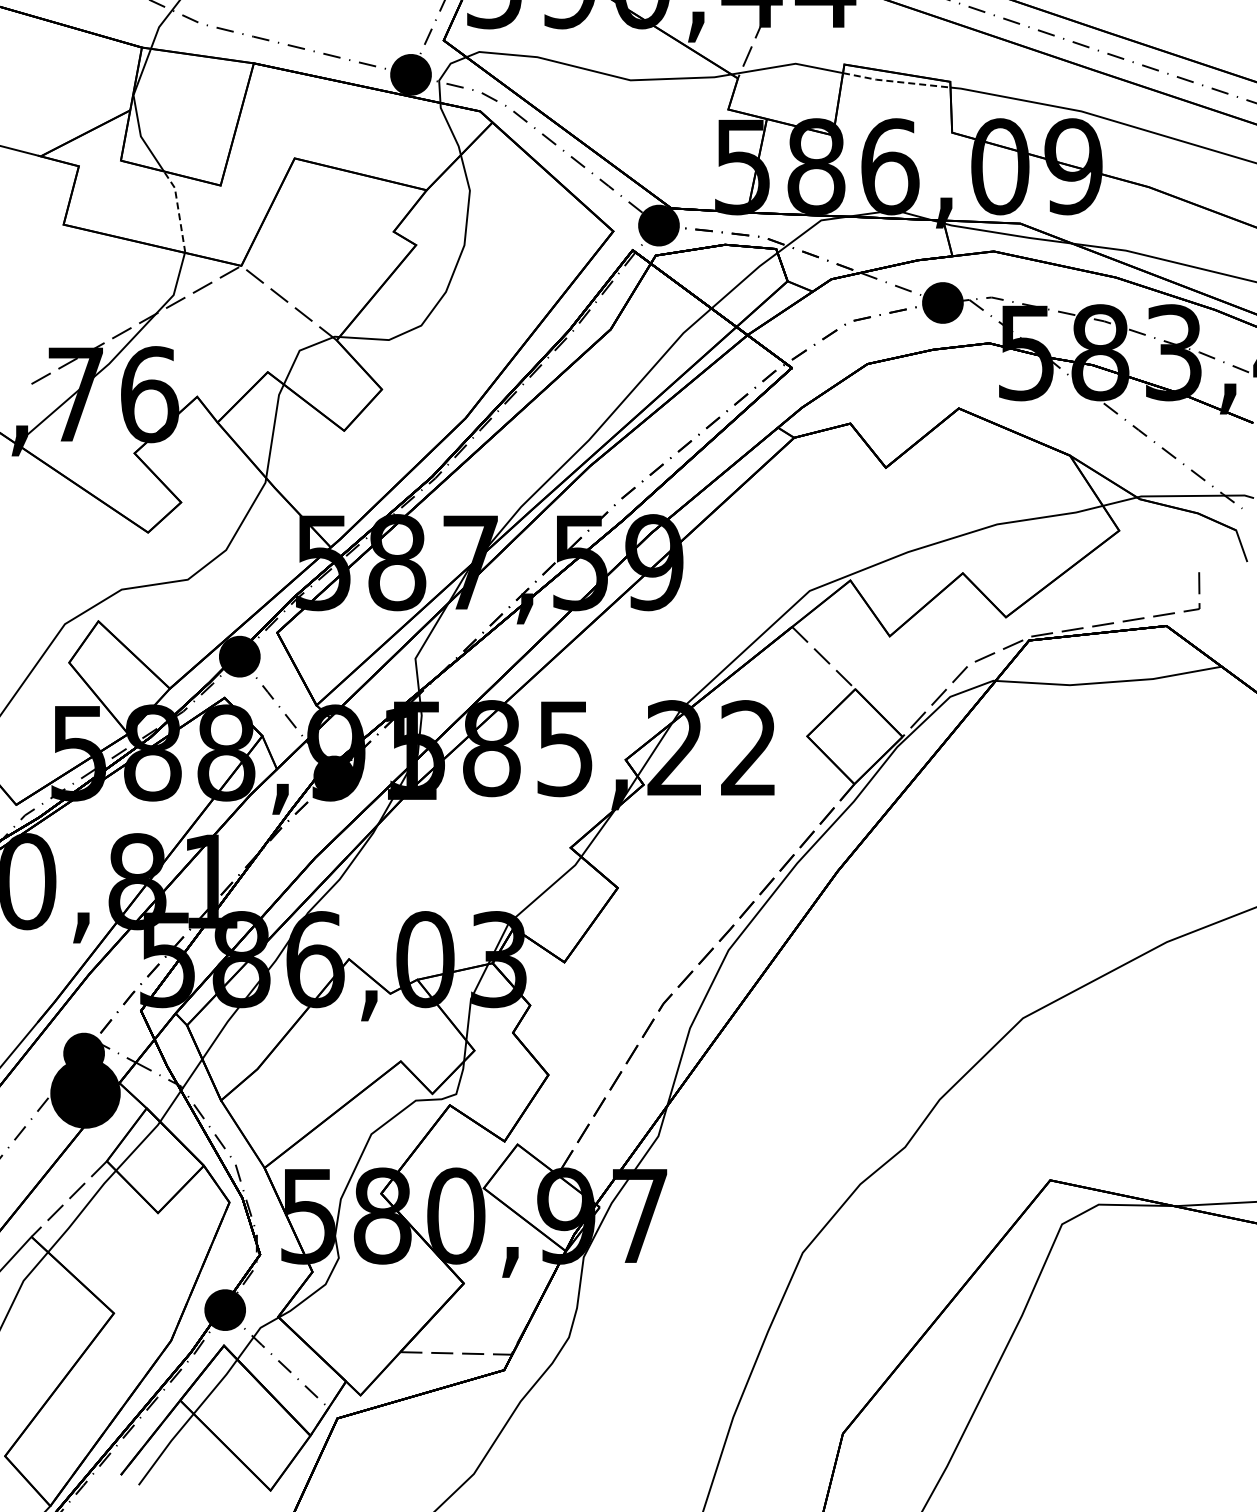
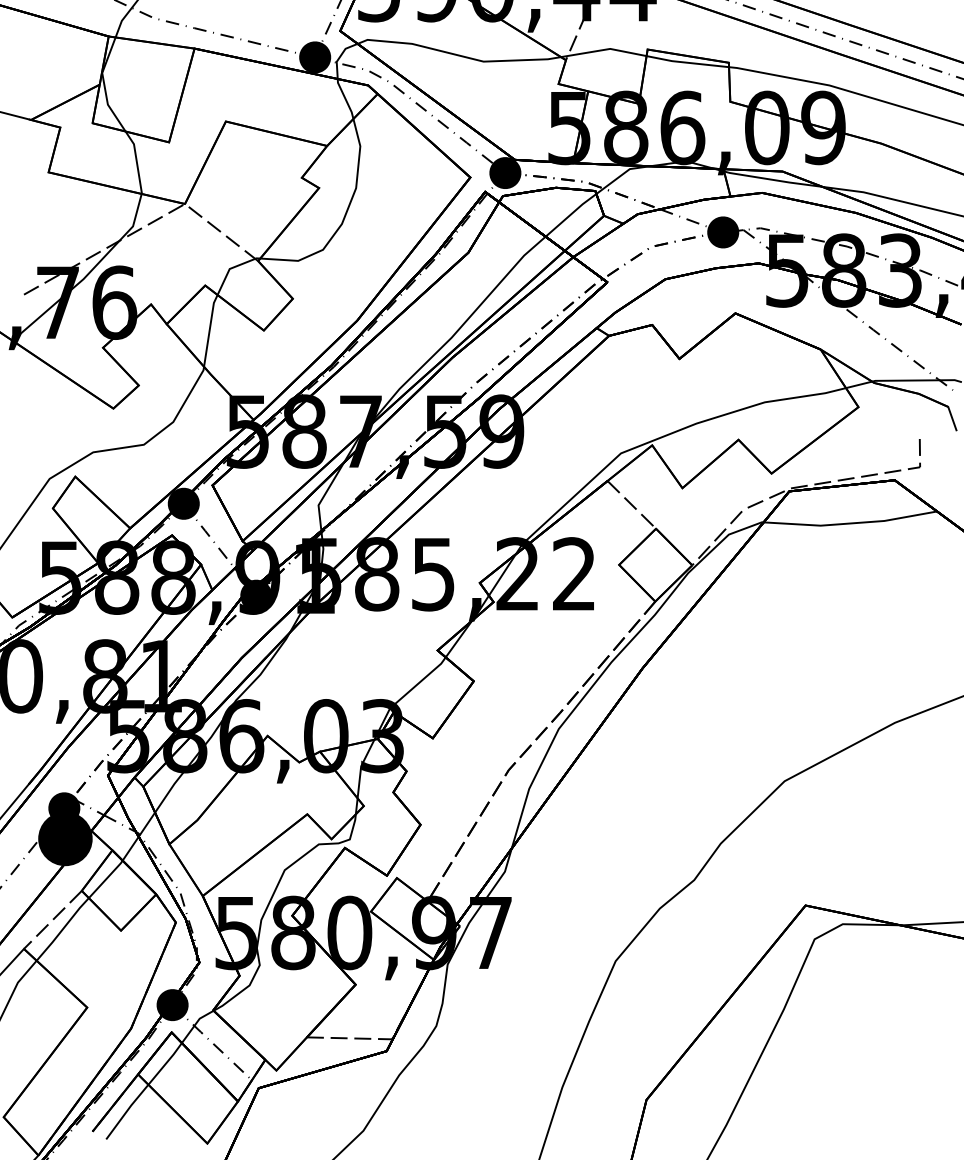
line: (896, 81) -> (687, 62), dashed -> solid
line: (178, 210) -> (136, 161), dashed -> solid

